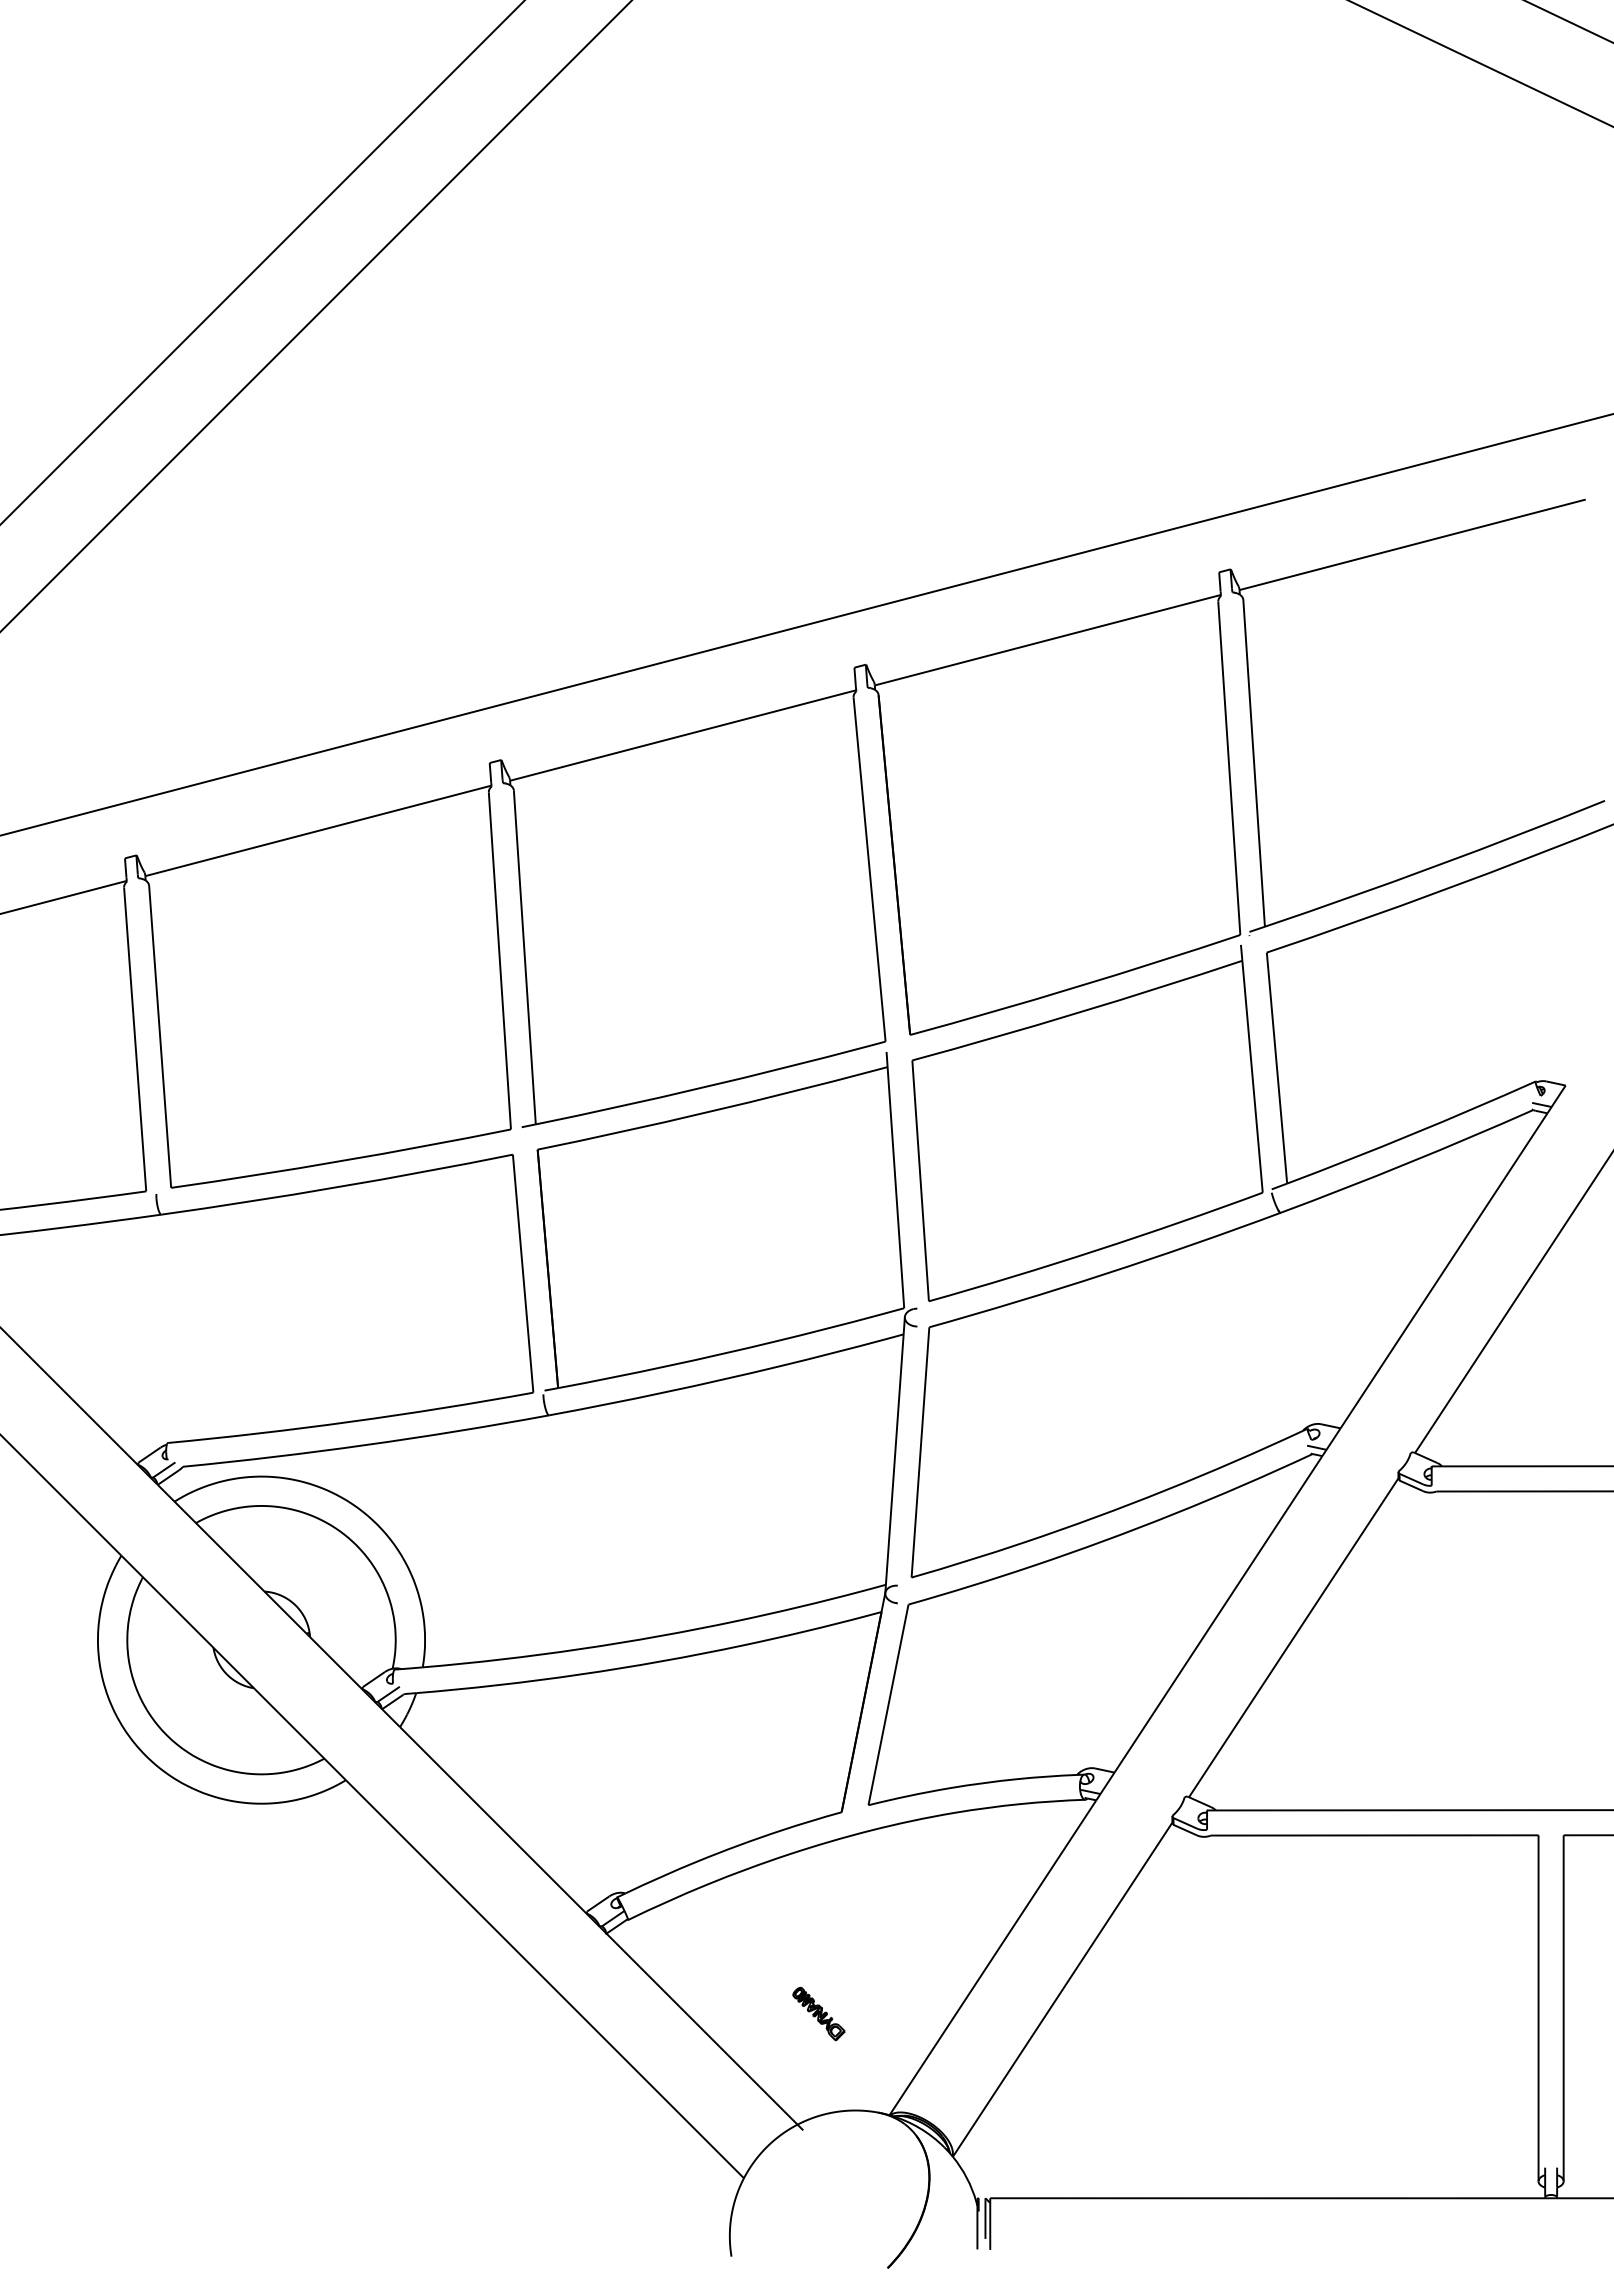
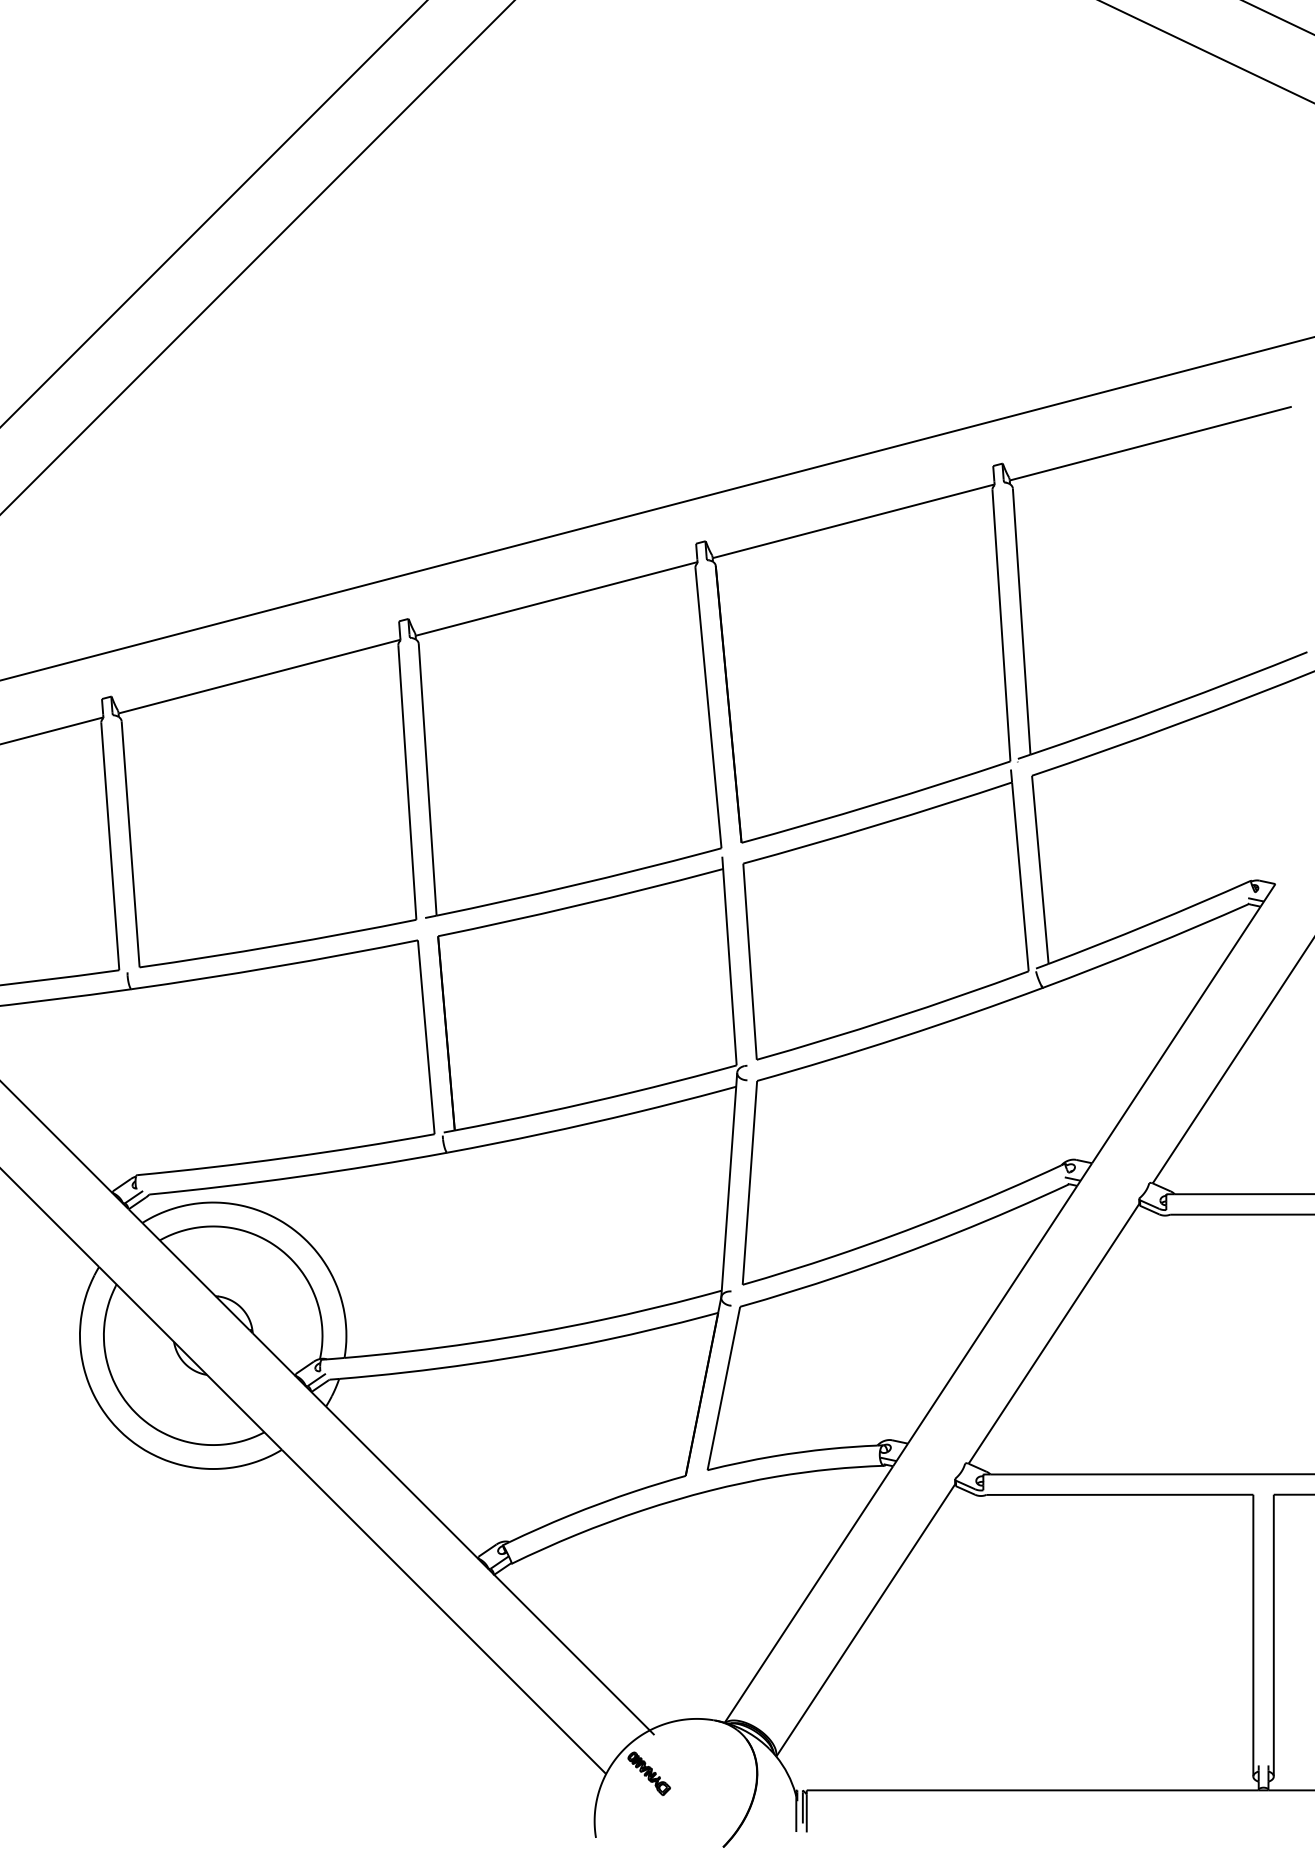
part: (818, 2013) -> (648, 1773), moved

